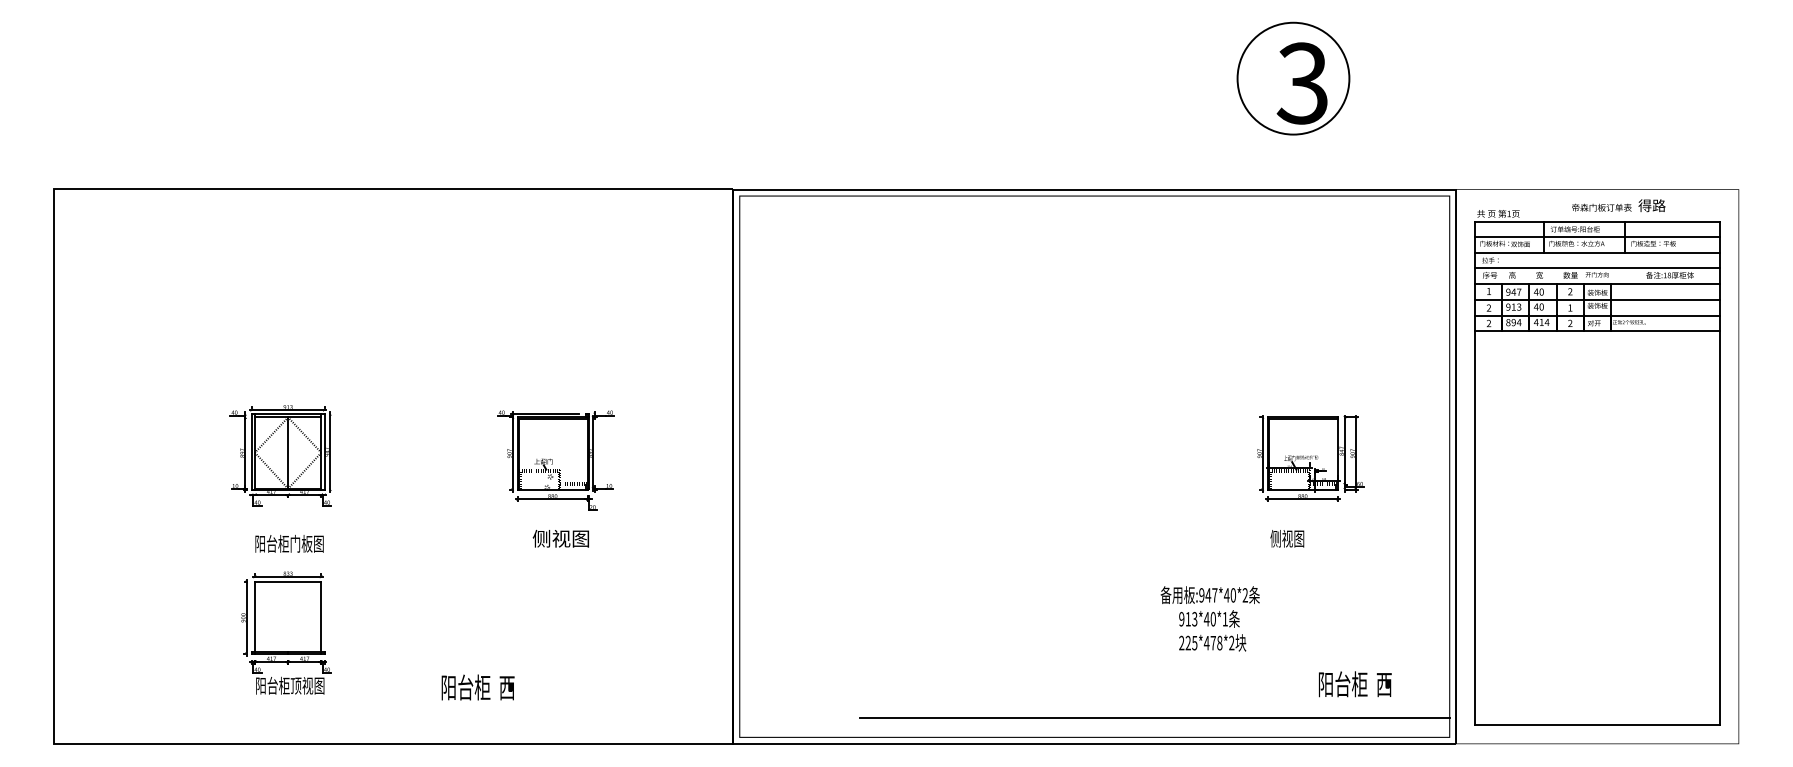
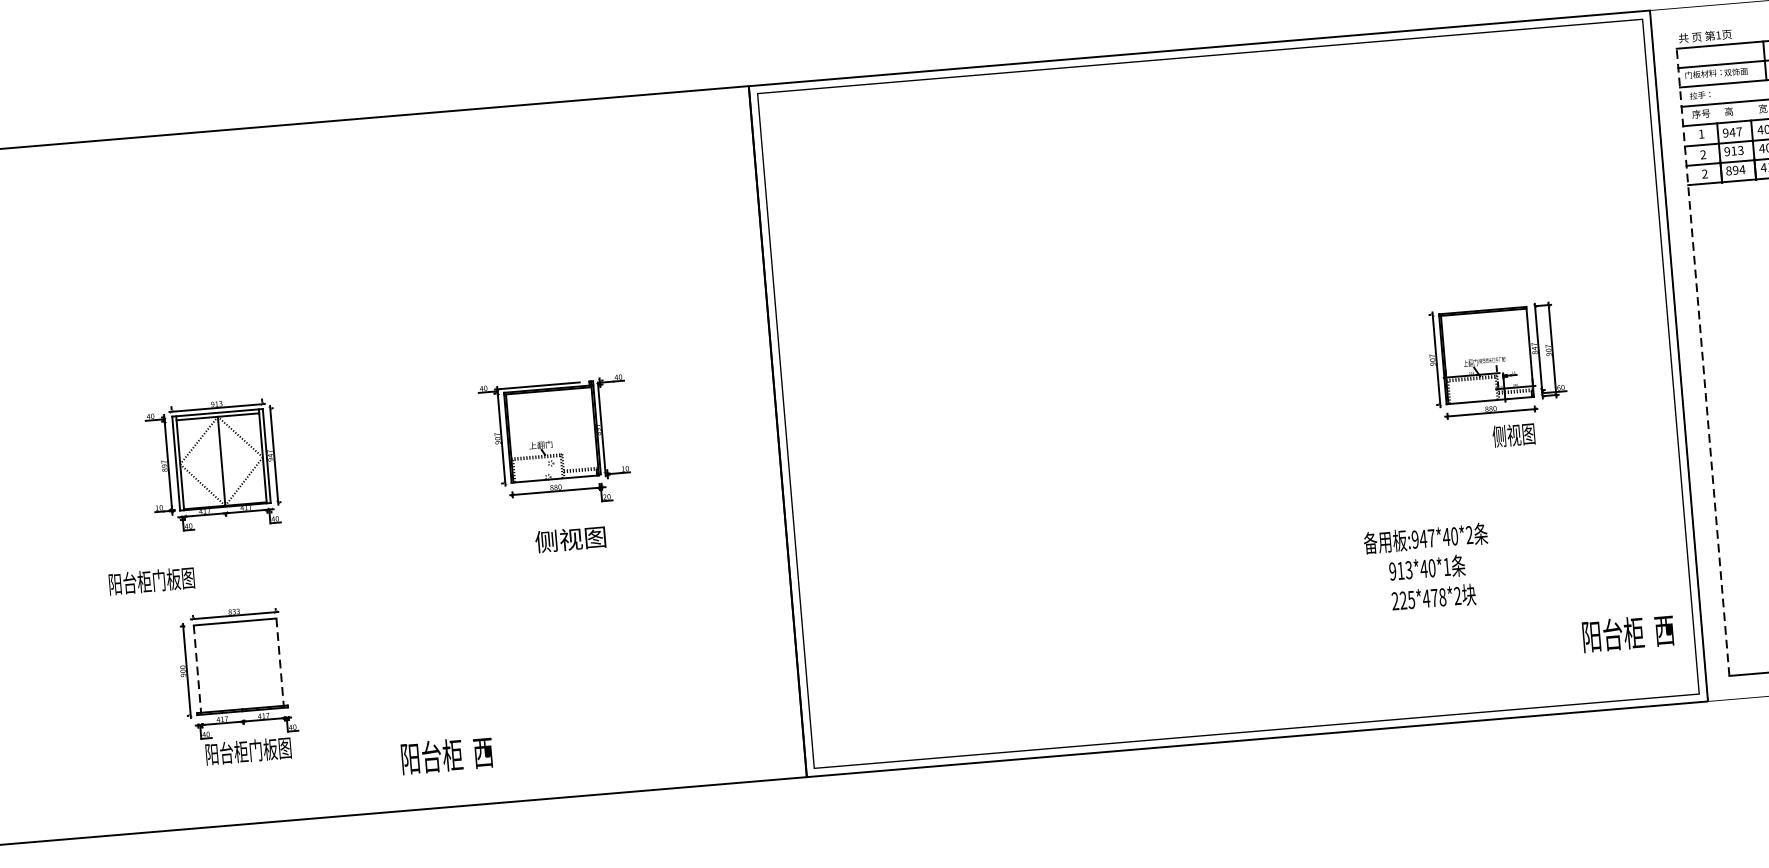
line: (1474, 473) -> (1702, 362), solid -> dashed
text: (1287, 538) -> (1514, 434), moved
text: (289, 543) -> (151, 580), moved
line: (255, 617) -> (198, 669), solid -> dashed
line: (321, 617) -> (280, 662), solid -> dashed
text: (1209, 618) -> (1427, 567), moved
text: (1355, 684) -> (1628, 633), moved
text: (301, 685) -> (262, 749), 阳台柜顶视图 -> 阳台柜门板图
text: (477, 687) -> (446, 755), moved
line: (1154, 718) -> (1329, 701), removed

